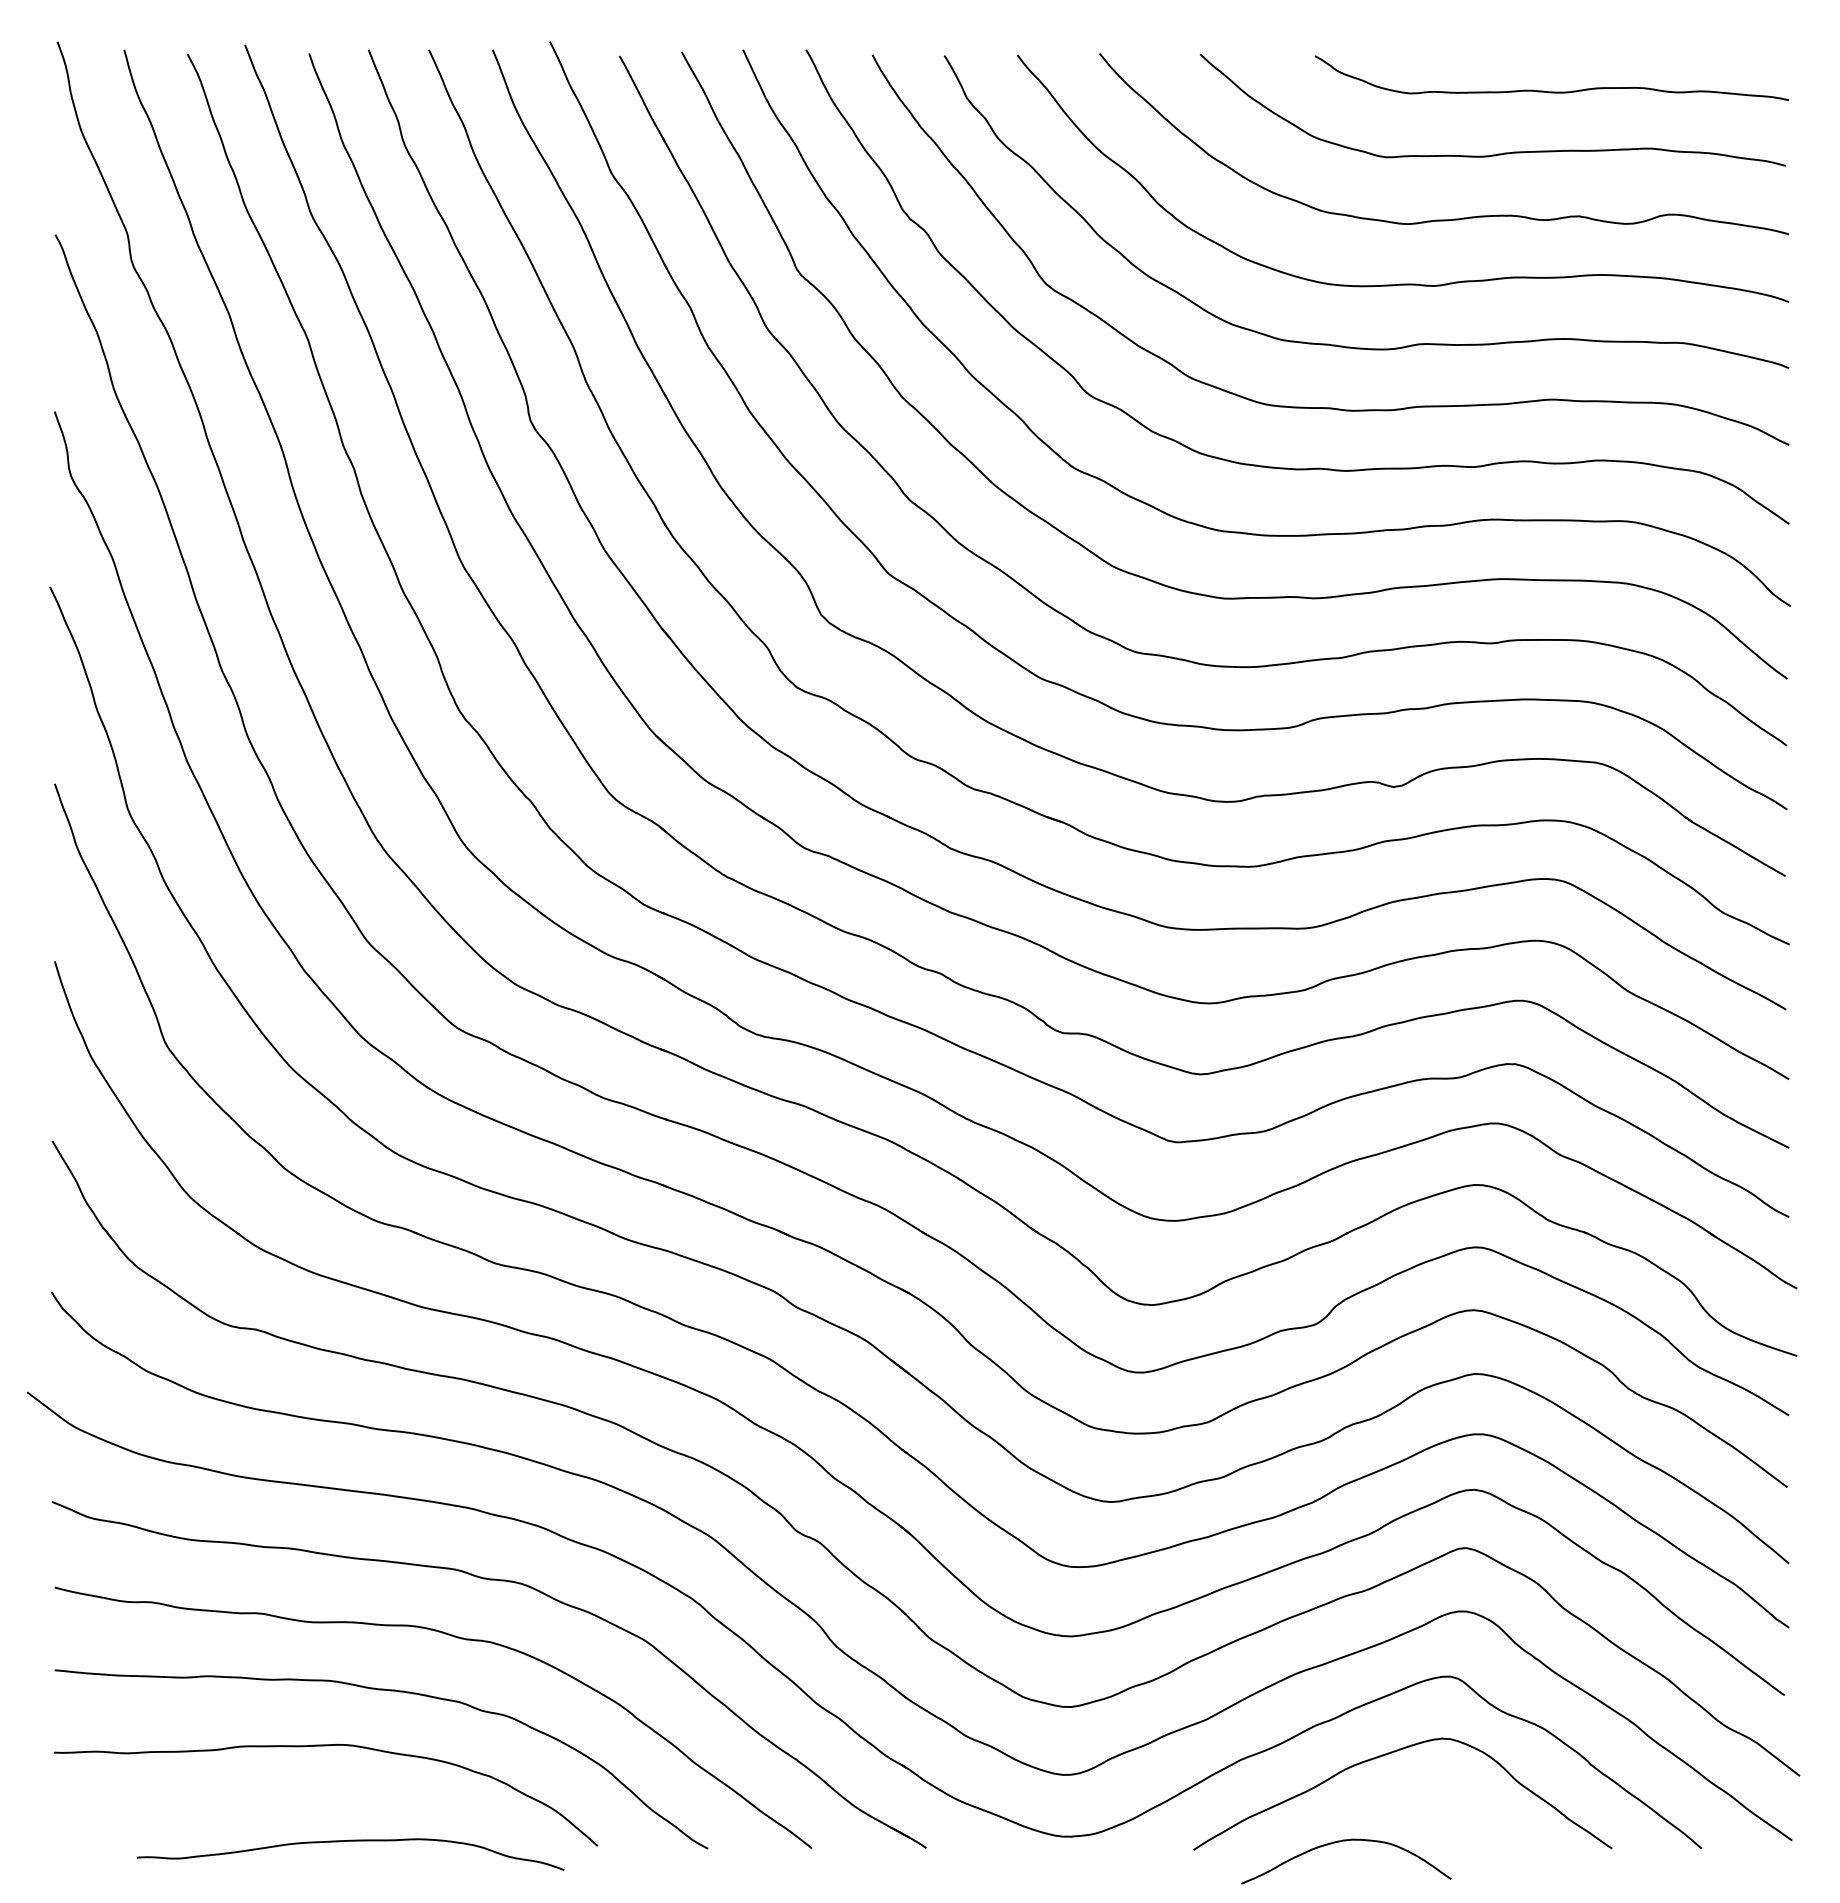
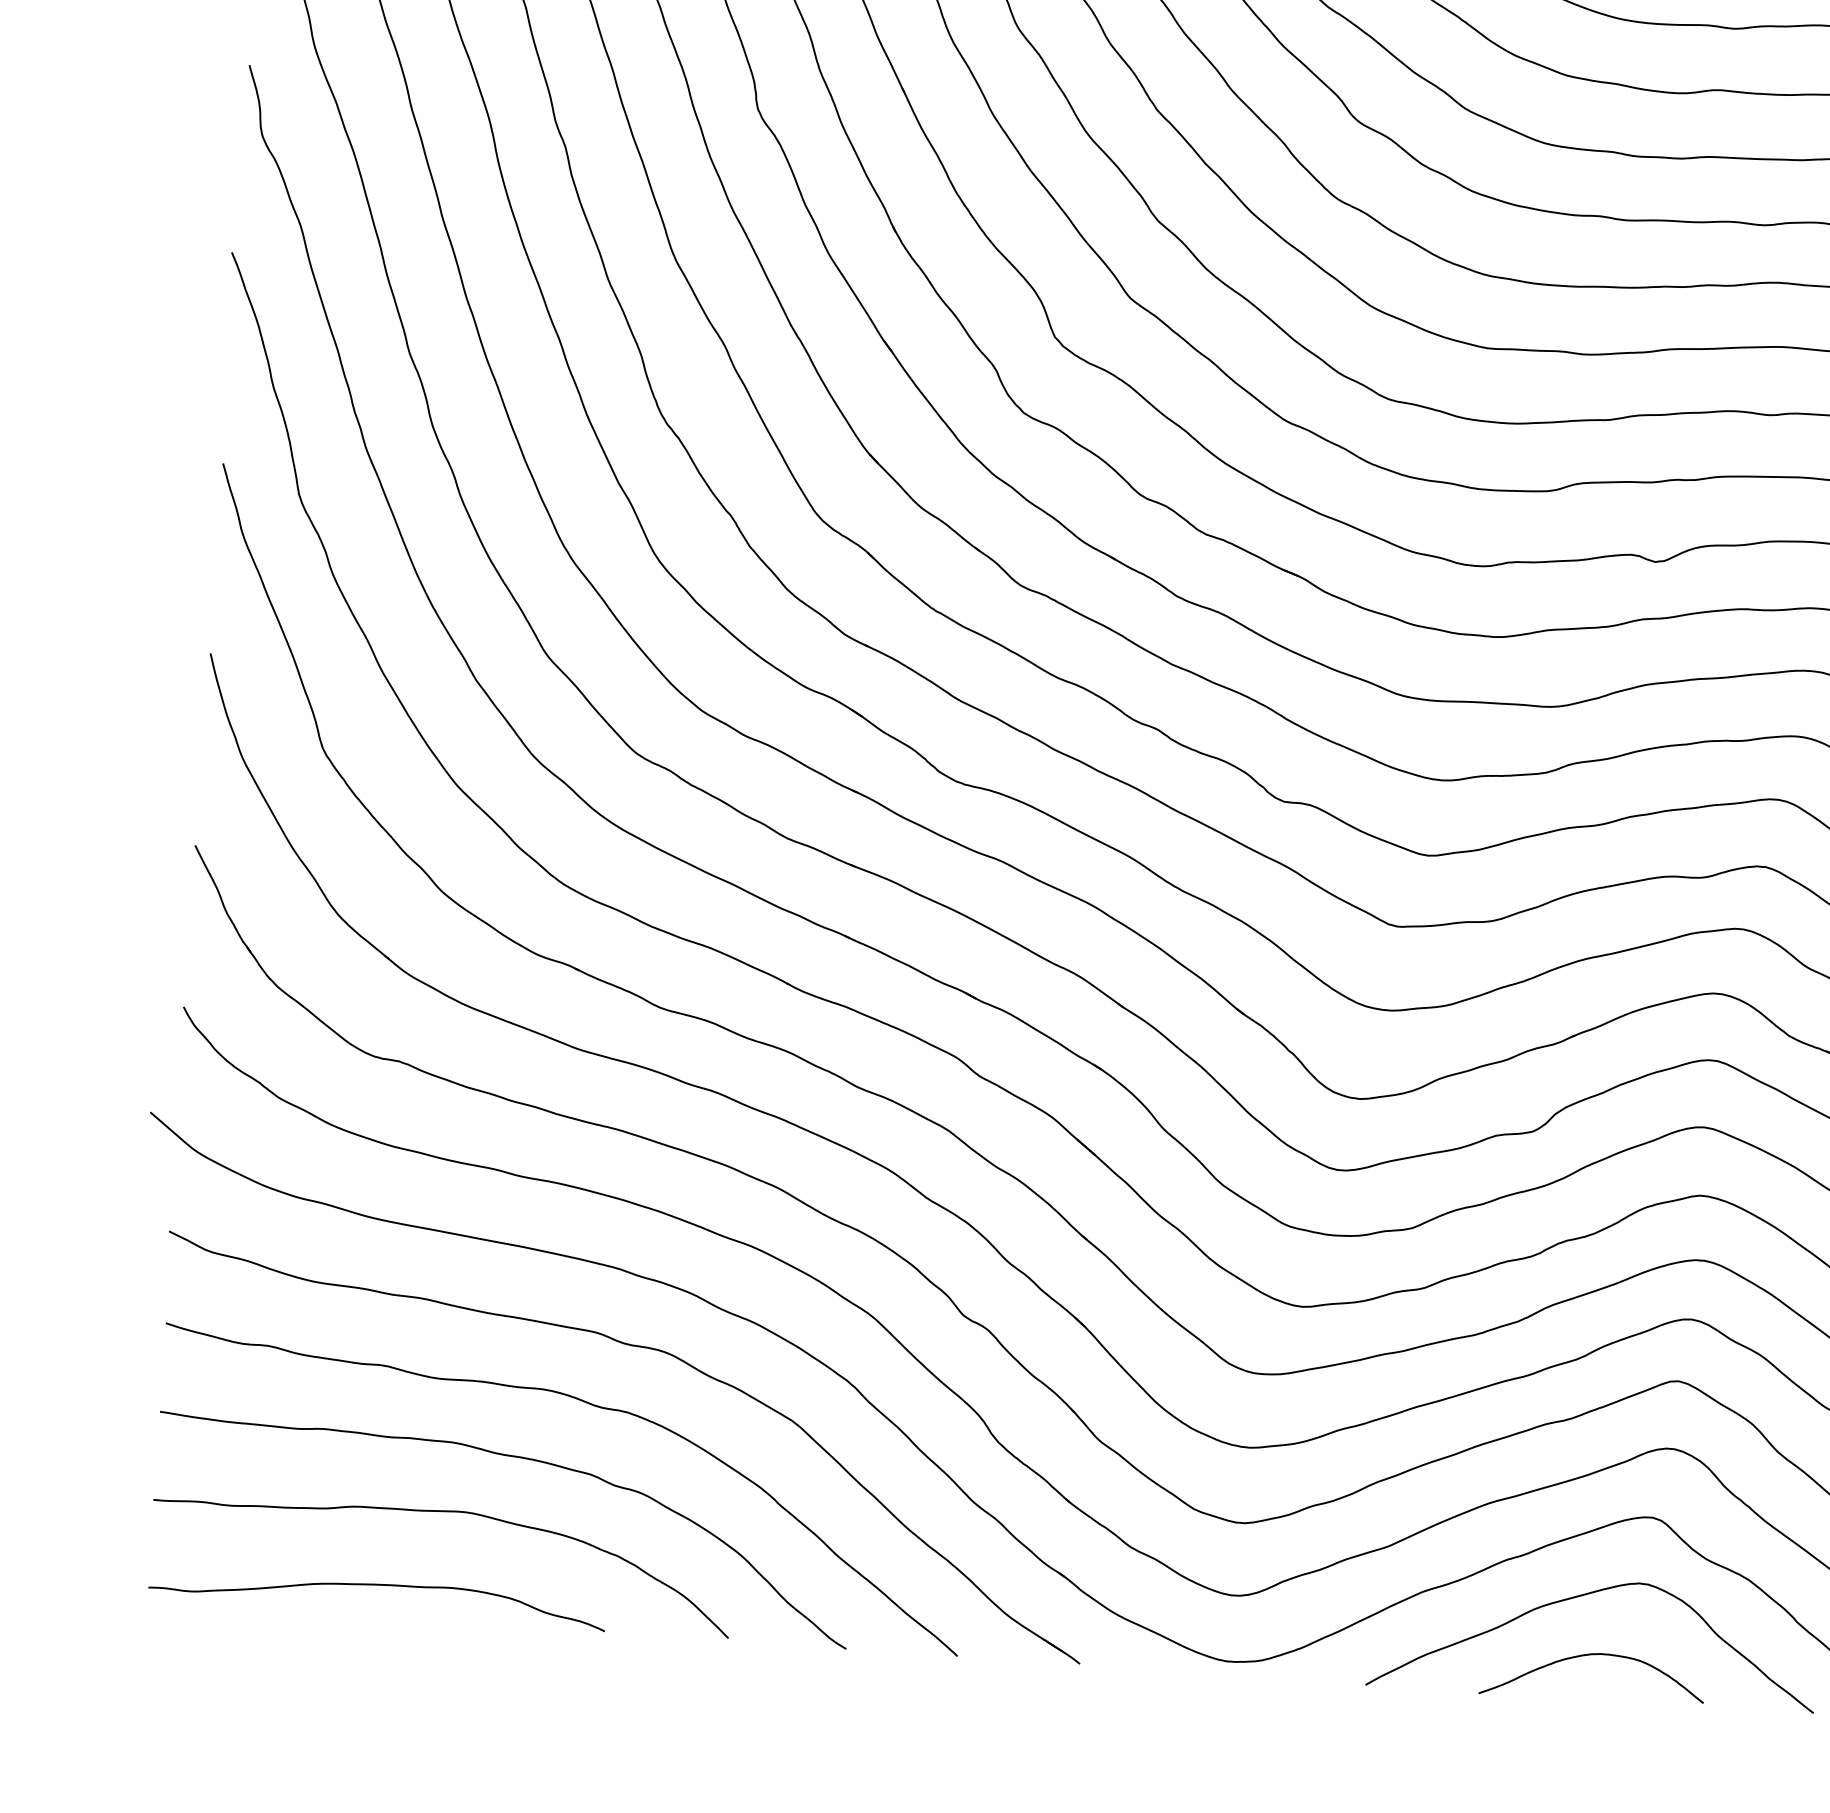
curve: (350, 1841) -> (378, 1585), moved
curve: (1340, 1842) -> (1587, 1656), moved

